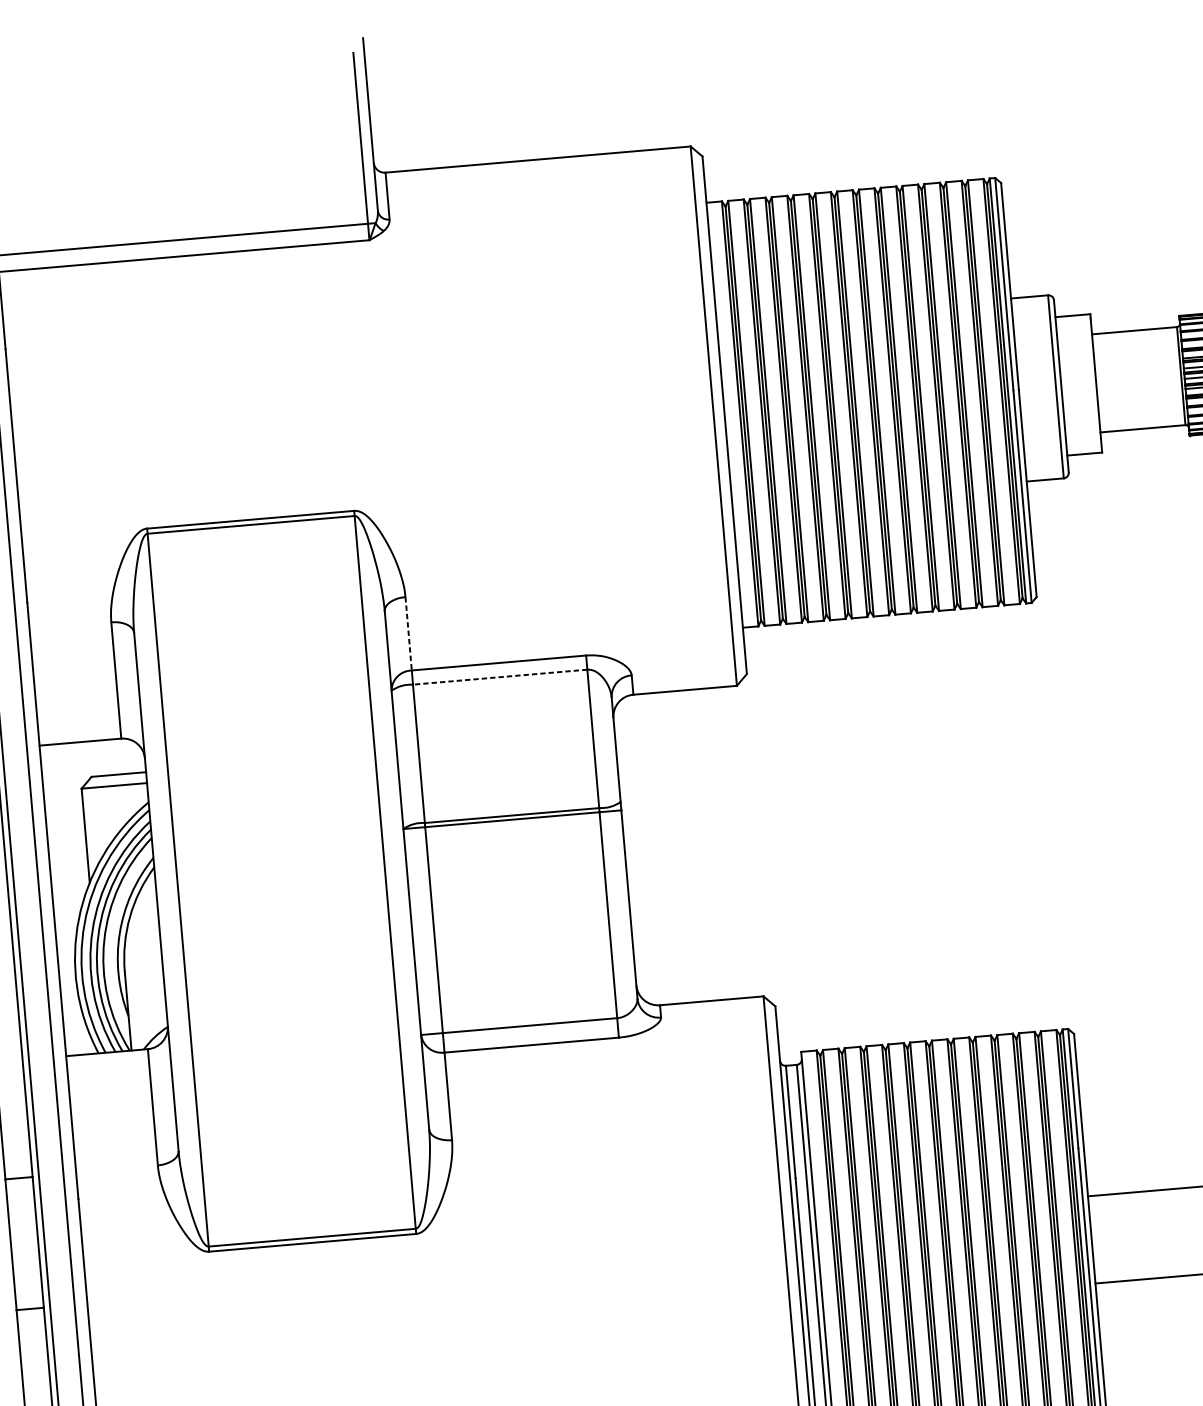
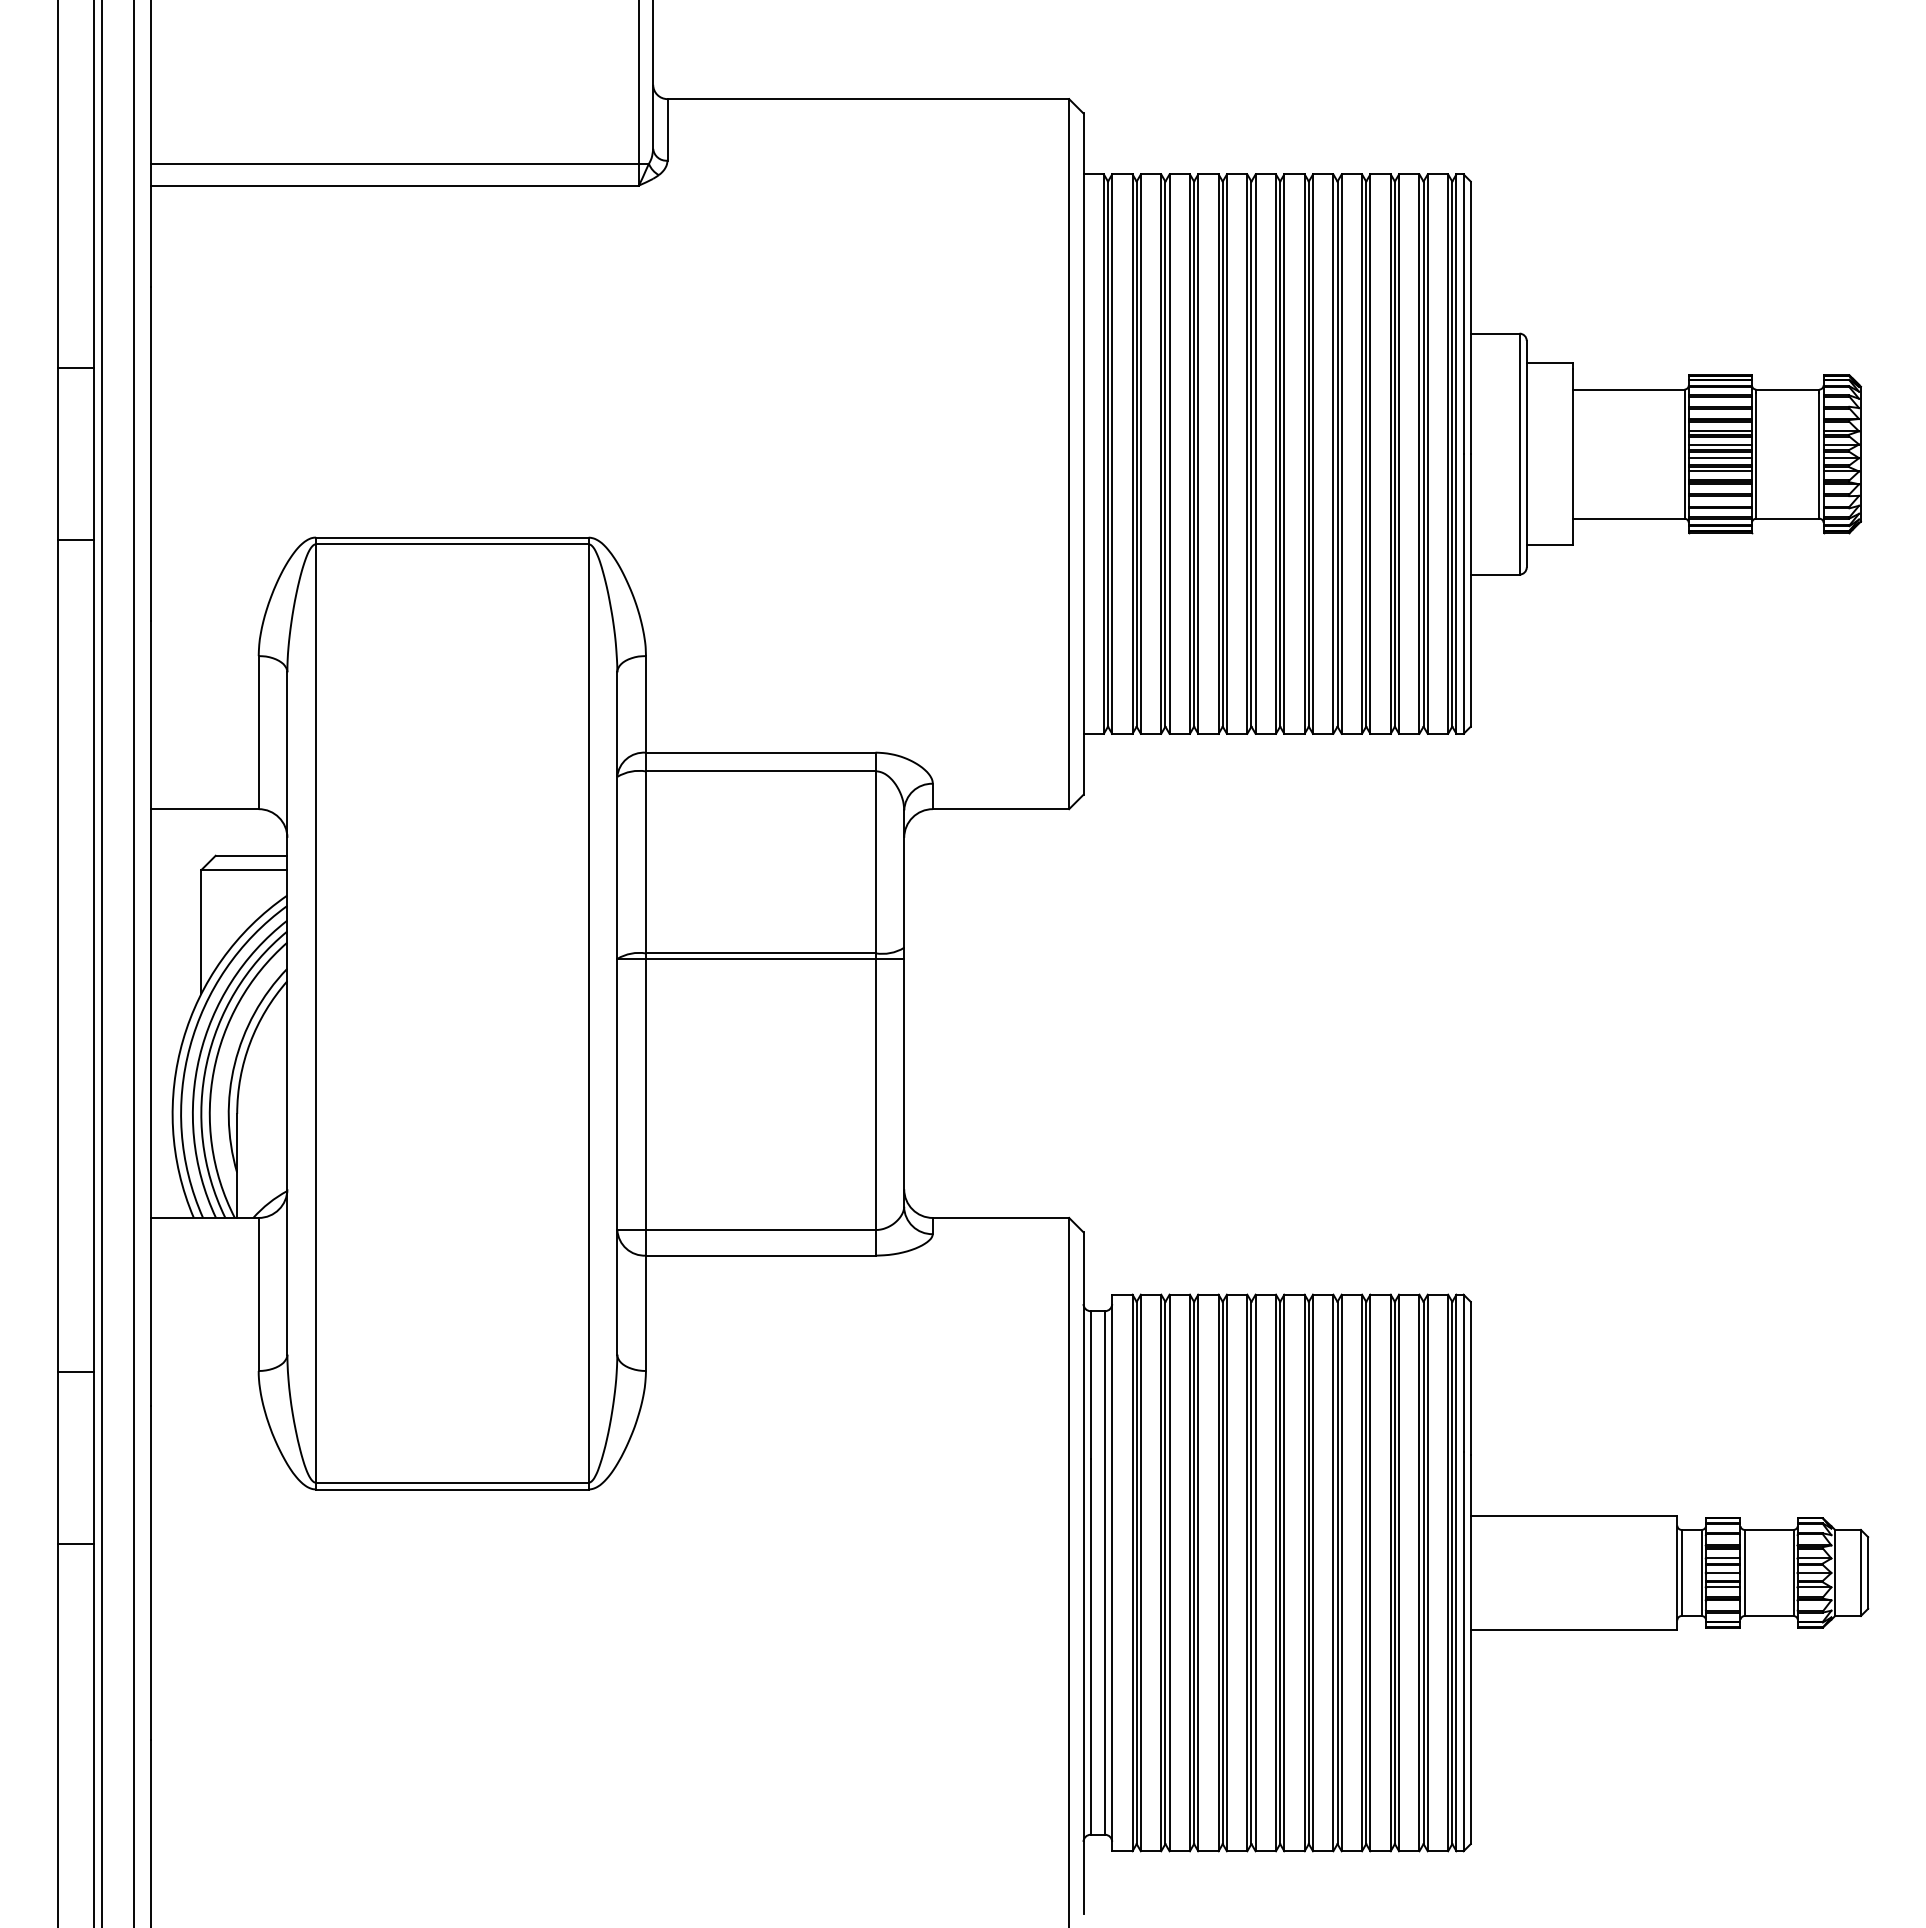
line: (409, 633) -> (646, 704), dashed -> solid
line: (500, 677) -> (760, 771), dashed -> solid

